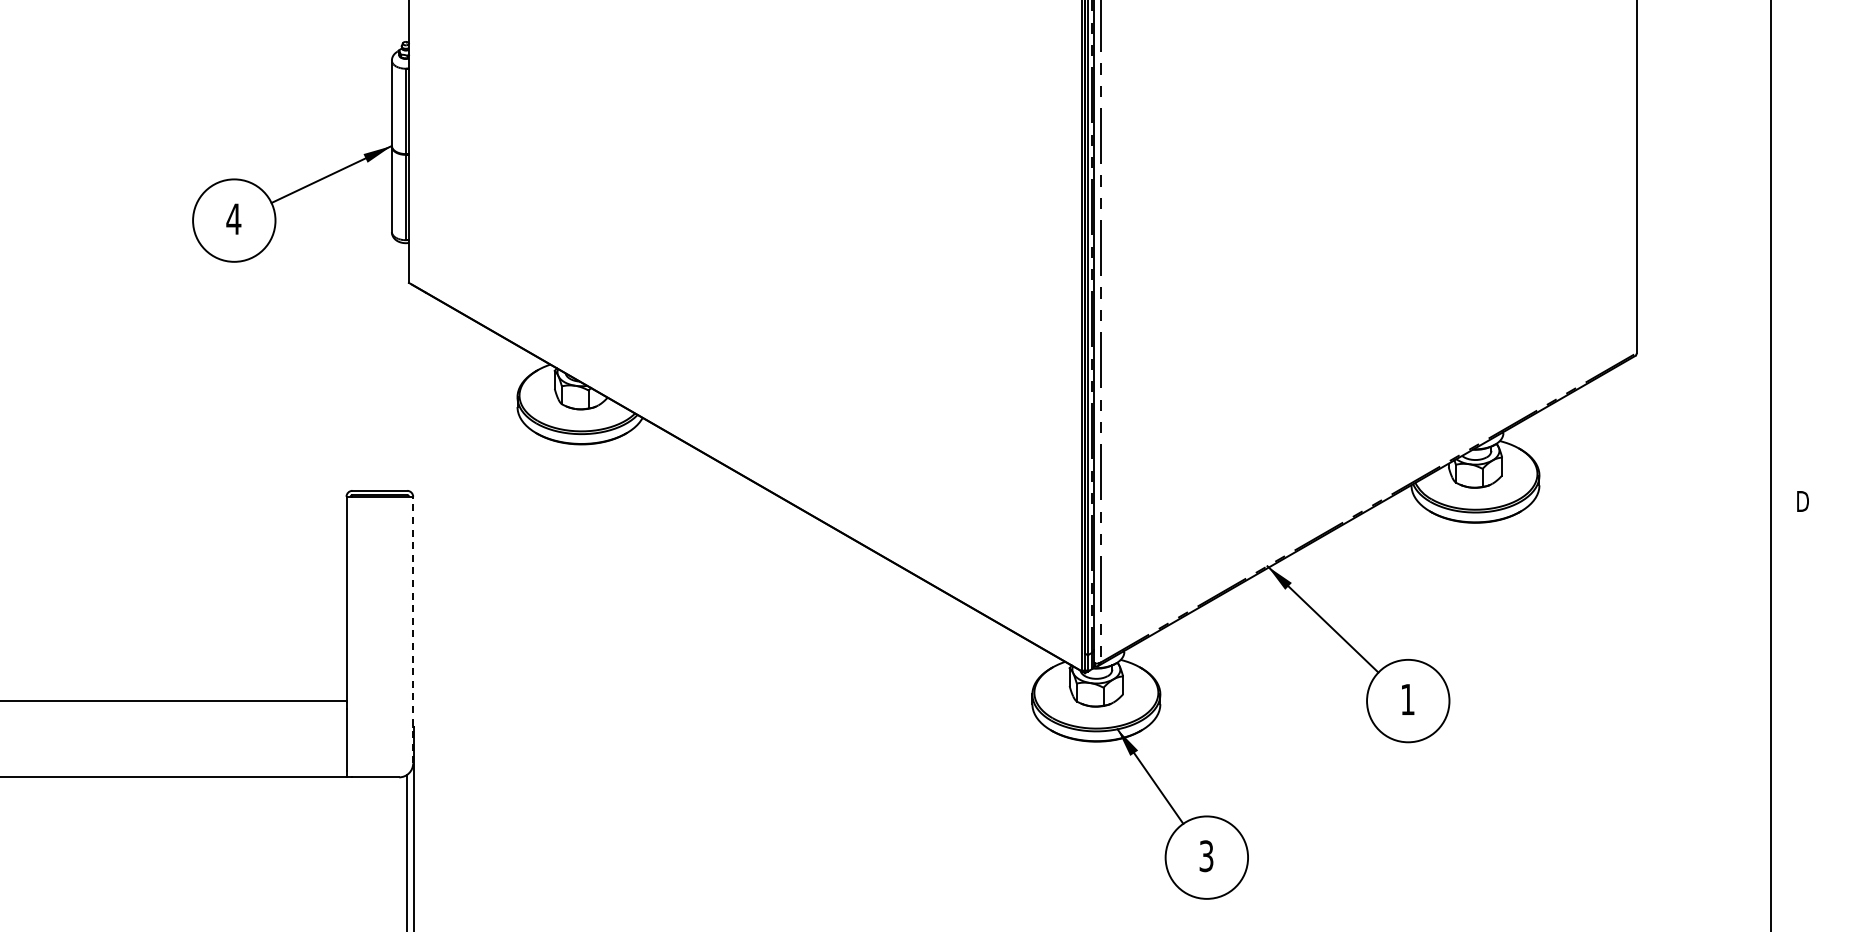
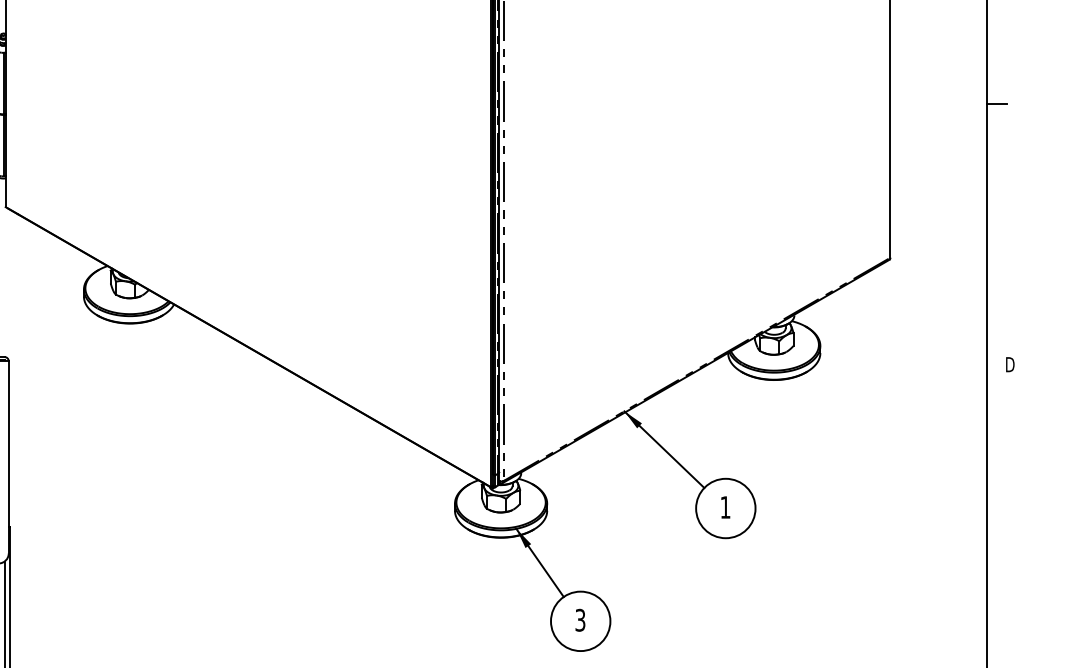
line: (1784, 140) -> (996, 104), added
line: (413, 629) -> (9, 456), dashed -> solid

